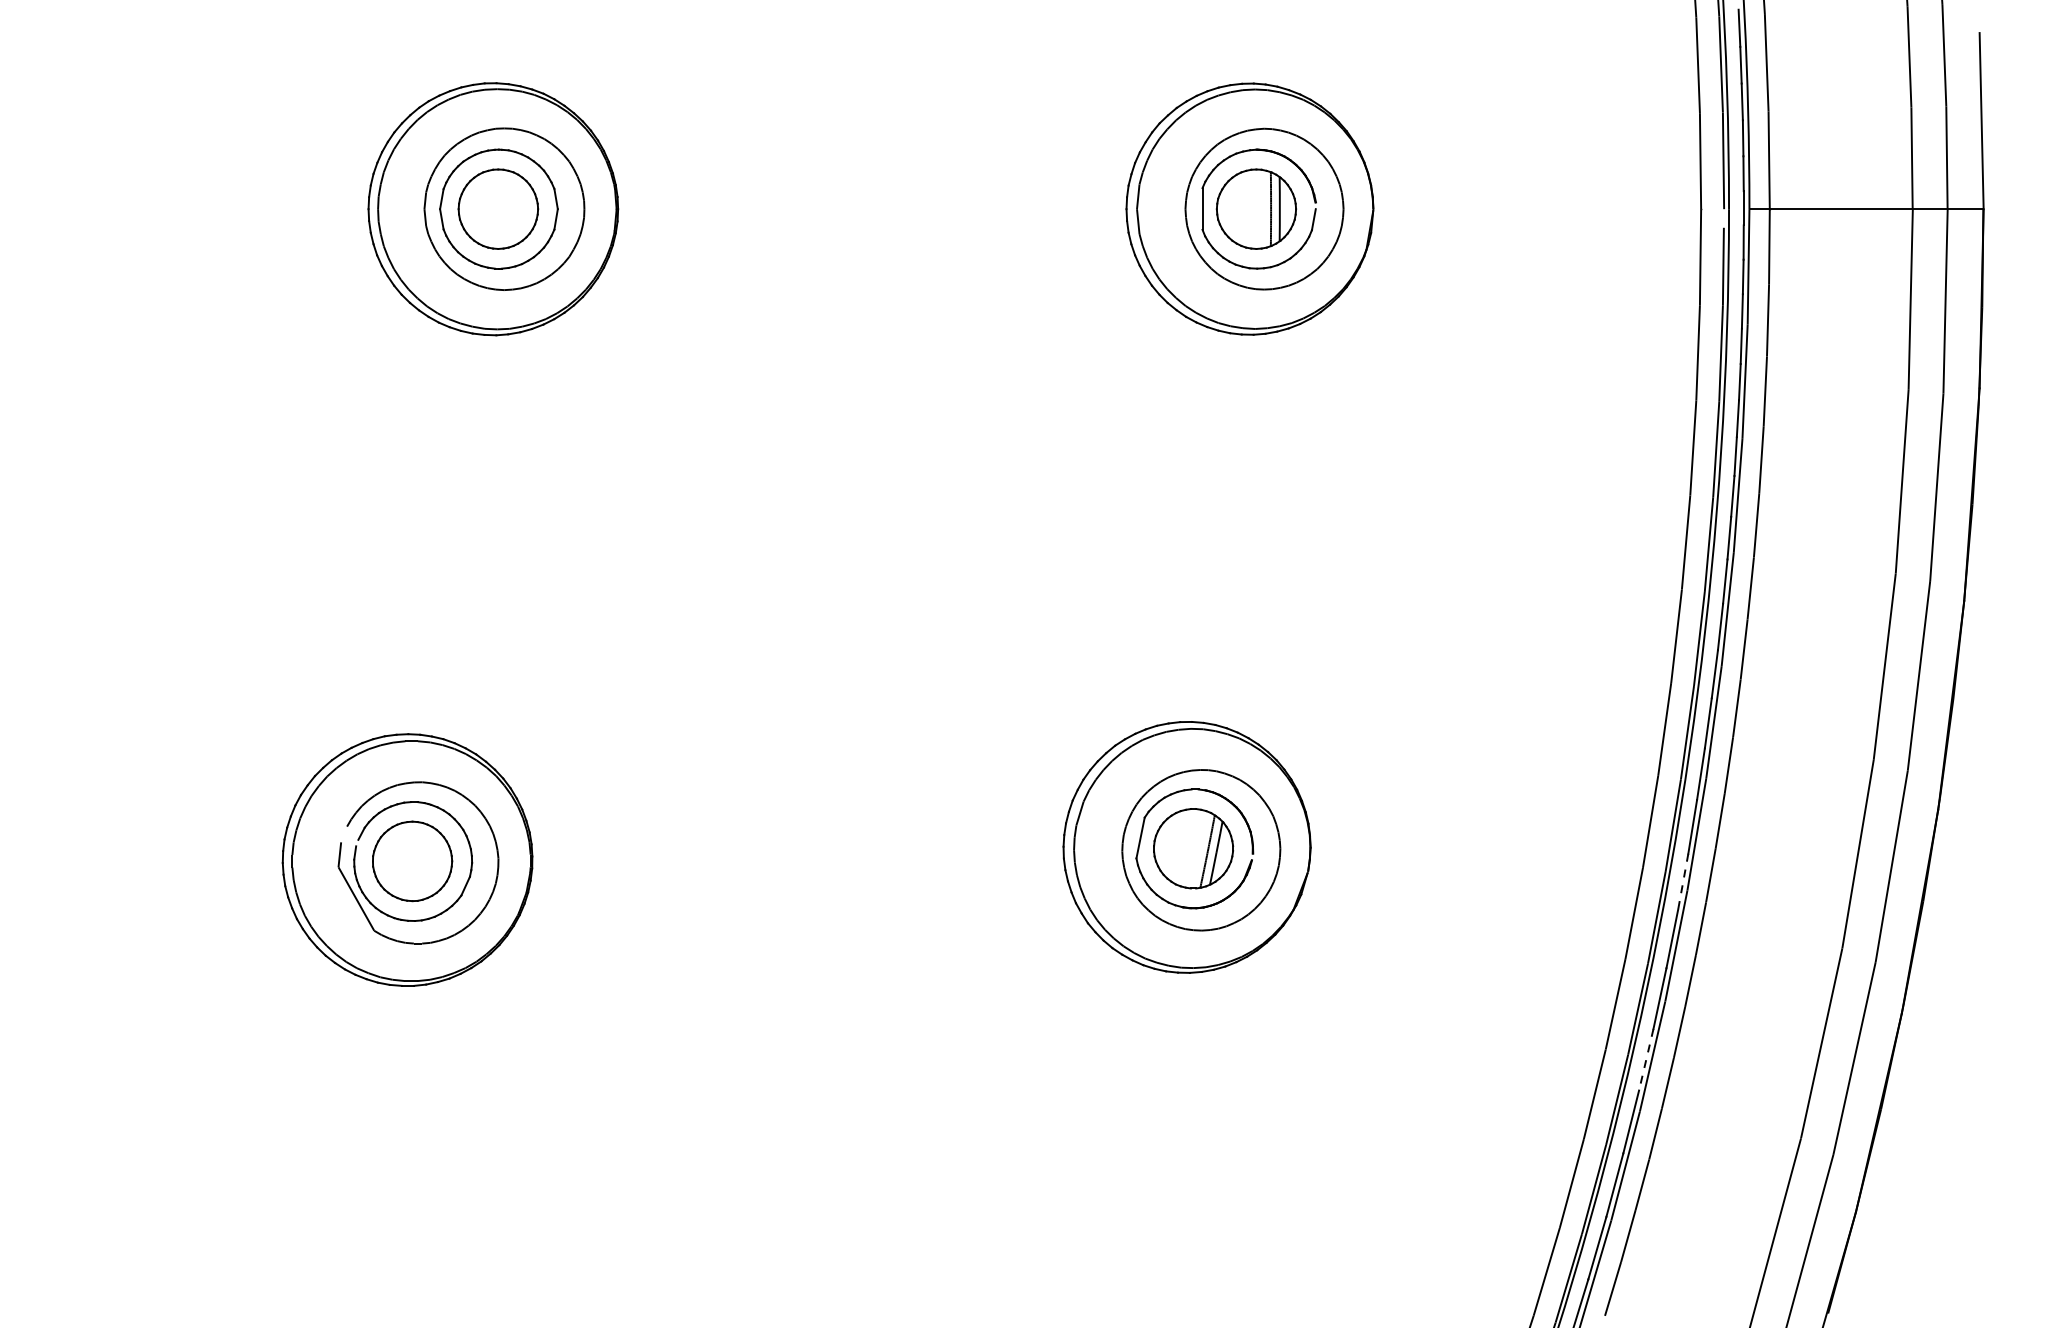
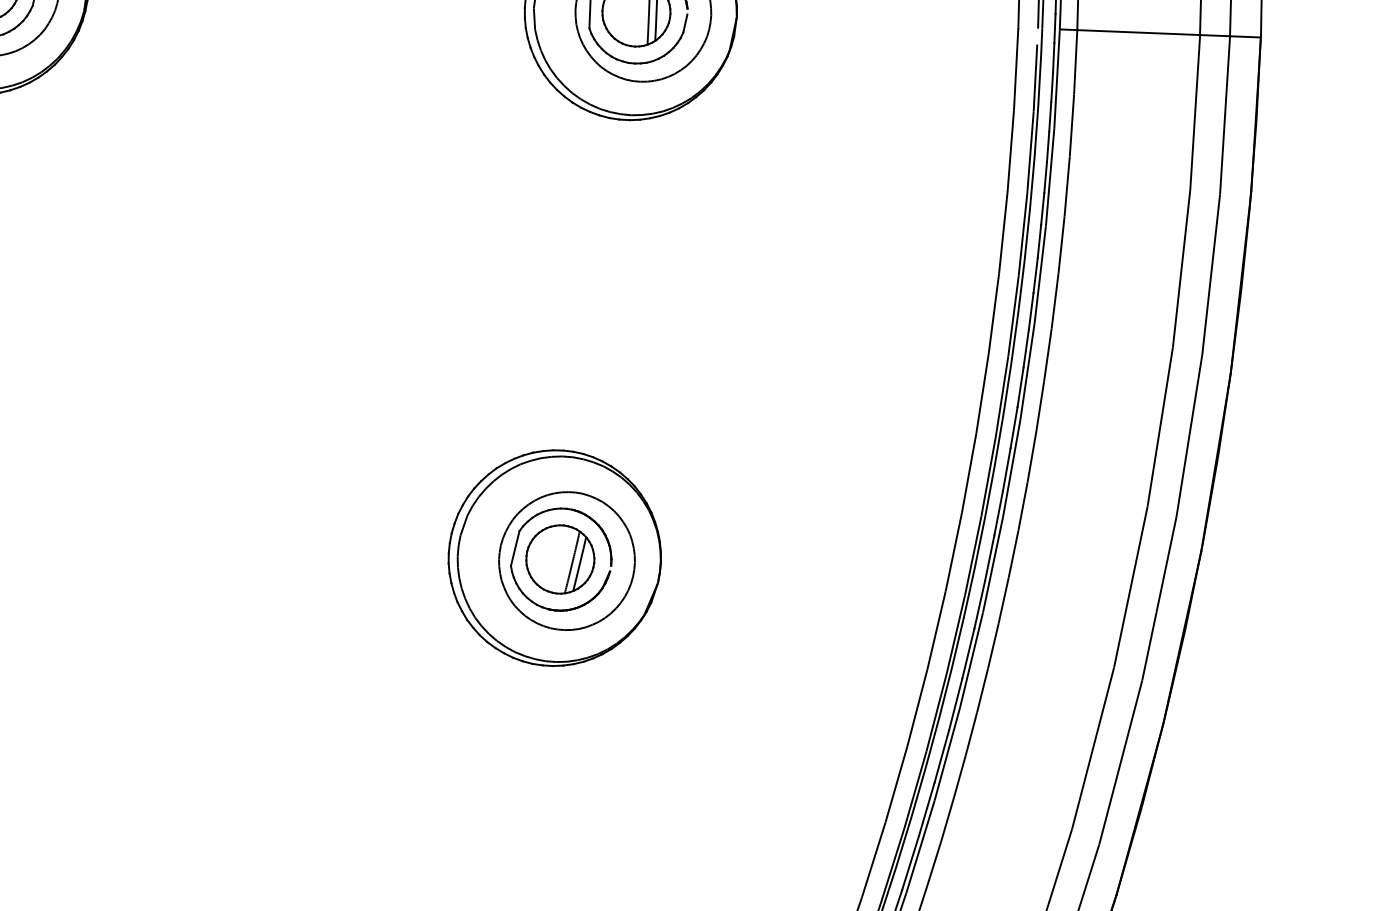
line: (1683, 882) -> (979, 605), dashed -> solid
line: (1646, 1059) -> (942, 756), dashed -> solid

